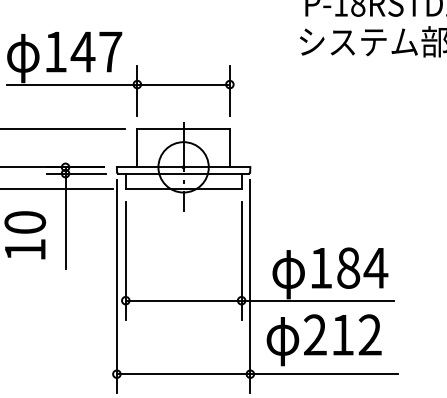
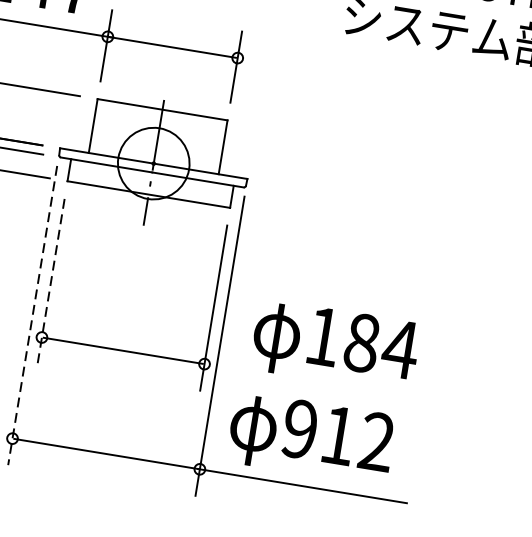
line: (125, 260) -> (50, 281), solid -> dashed
line: (116, 286) -> (32, 315), solid -> dashed
line: (318, 300) -> (312, 381), removed
text: (315, 334) -> (300, 428), 212 -> 912

